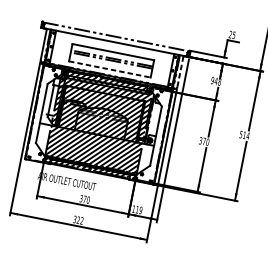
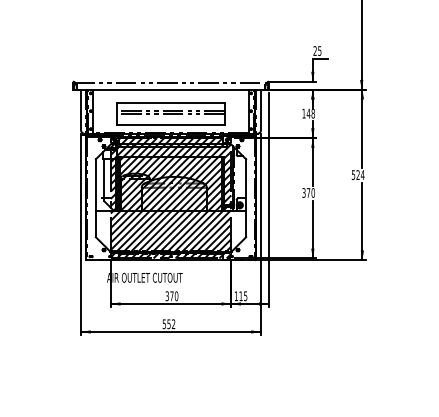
line: (110, 69) -> (171, 125), dashed -> solid
line: (180, 70) -> (260, 109), dashed -> solid
text: (212, 80) -> (303, 113), 948 -> 148
text: (244, 134) -> (357, 174), 514 -> 524
text: (140, 209) -> (245, 295), 119 -> 115
text: (76, 220) -> (166, 324), 322 -> 552

